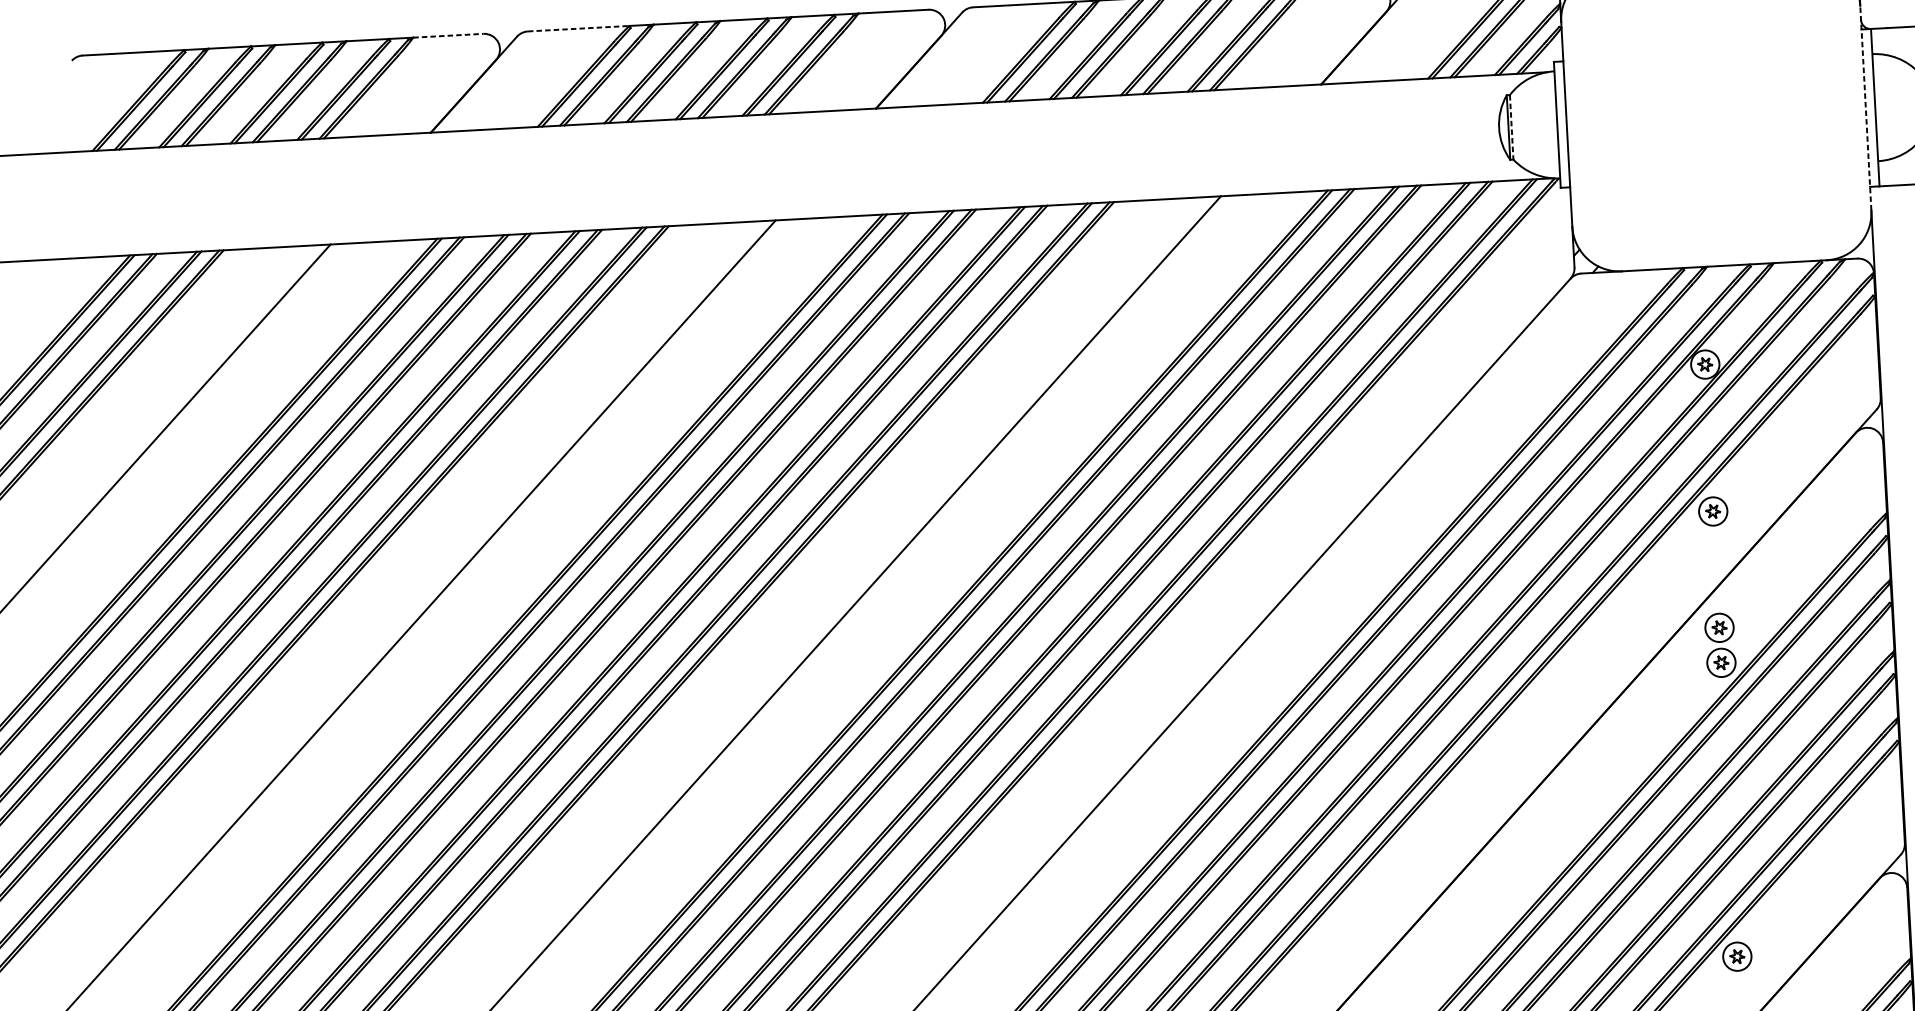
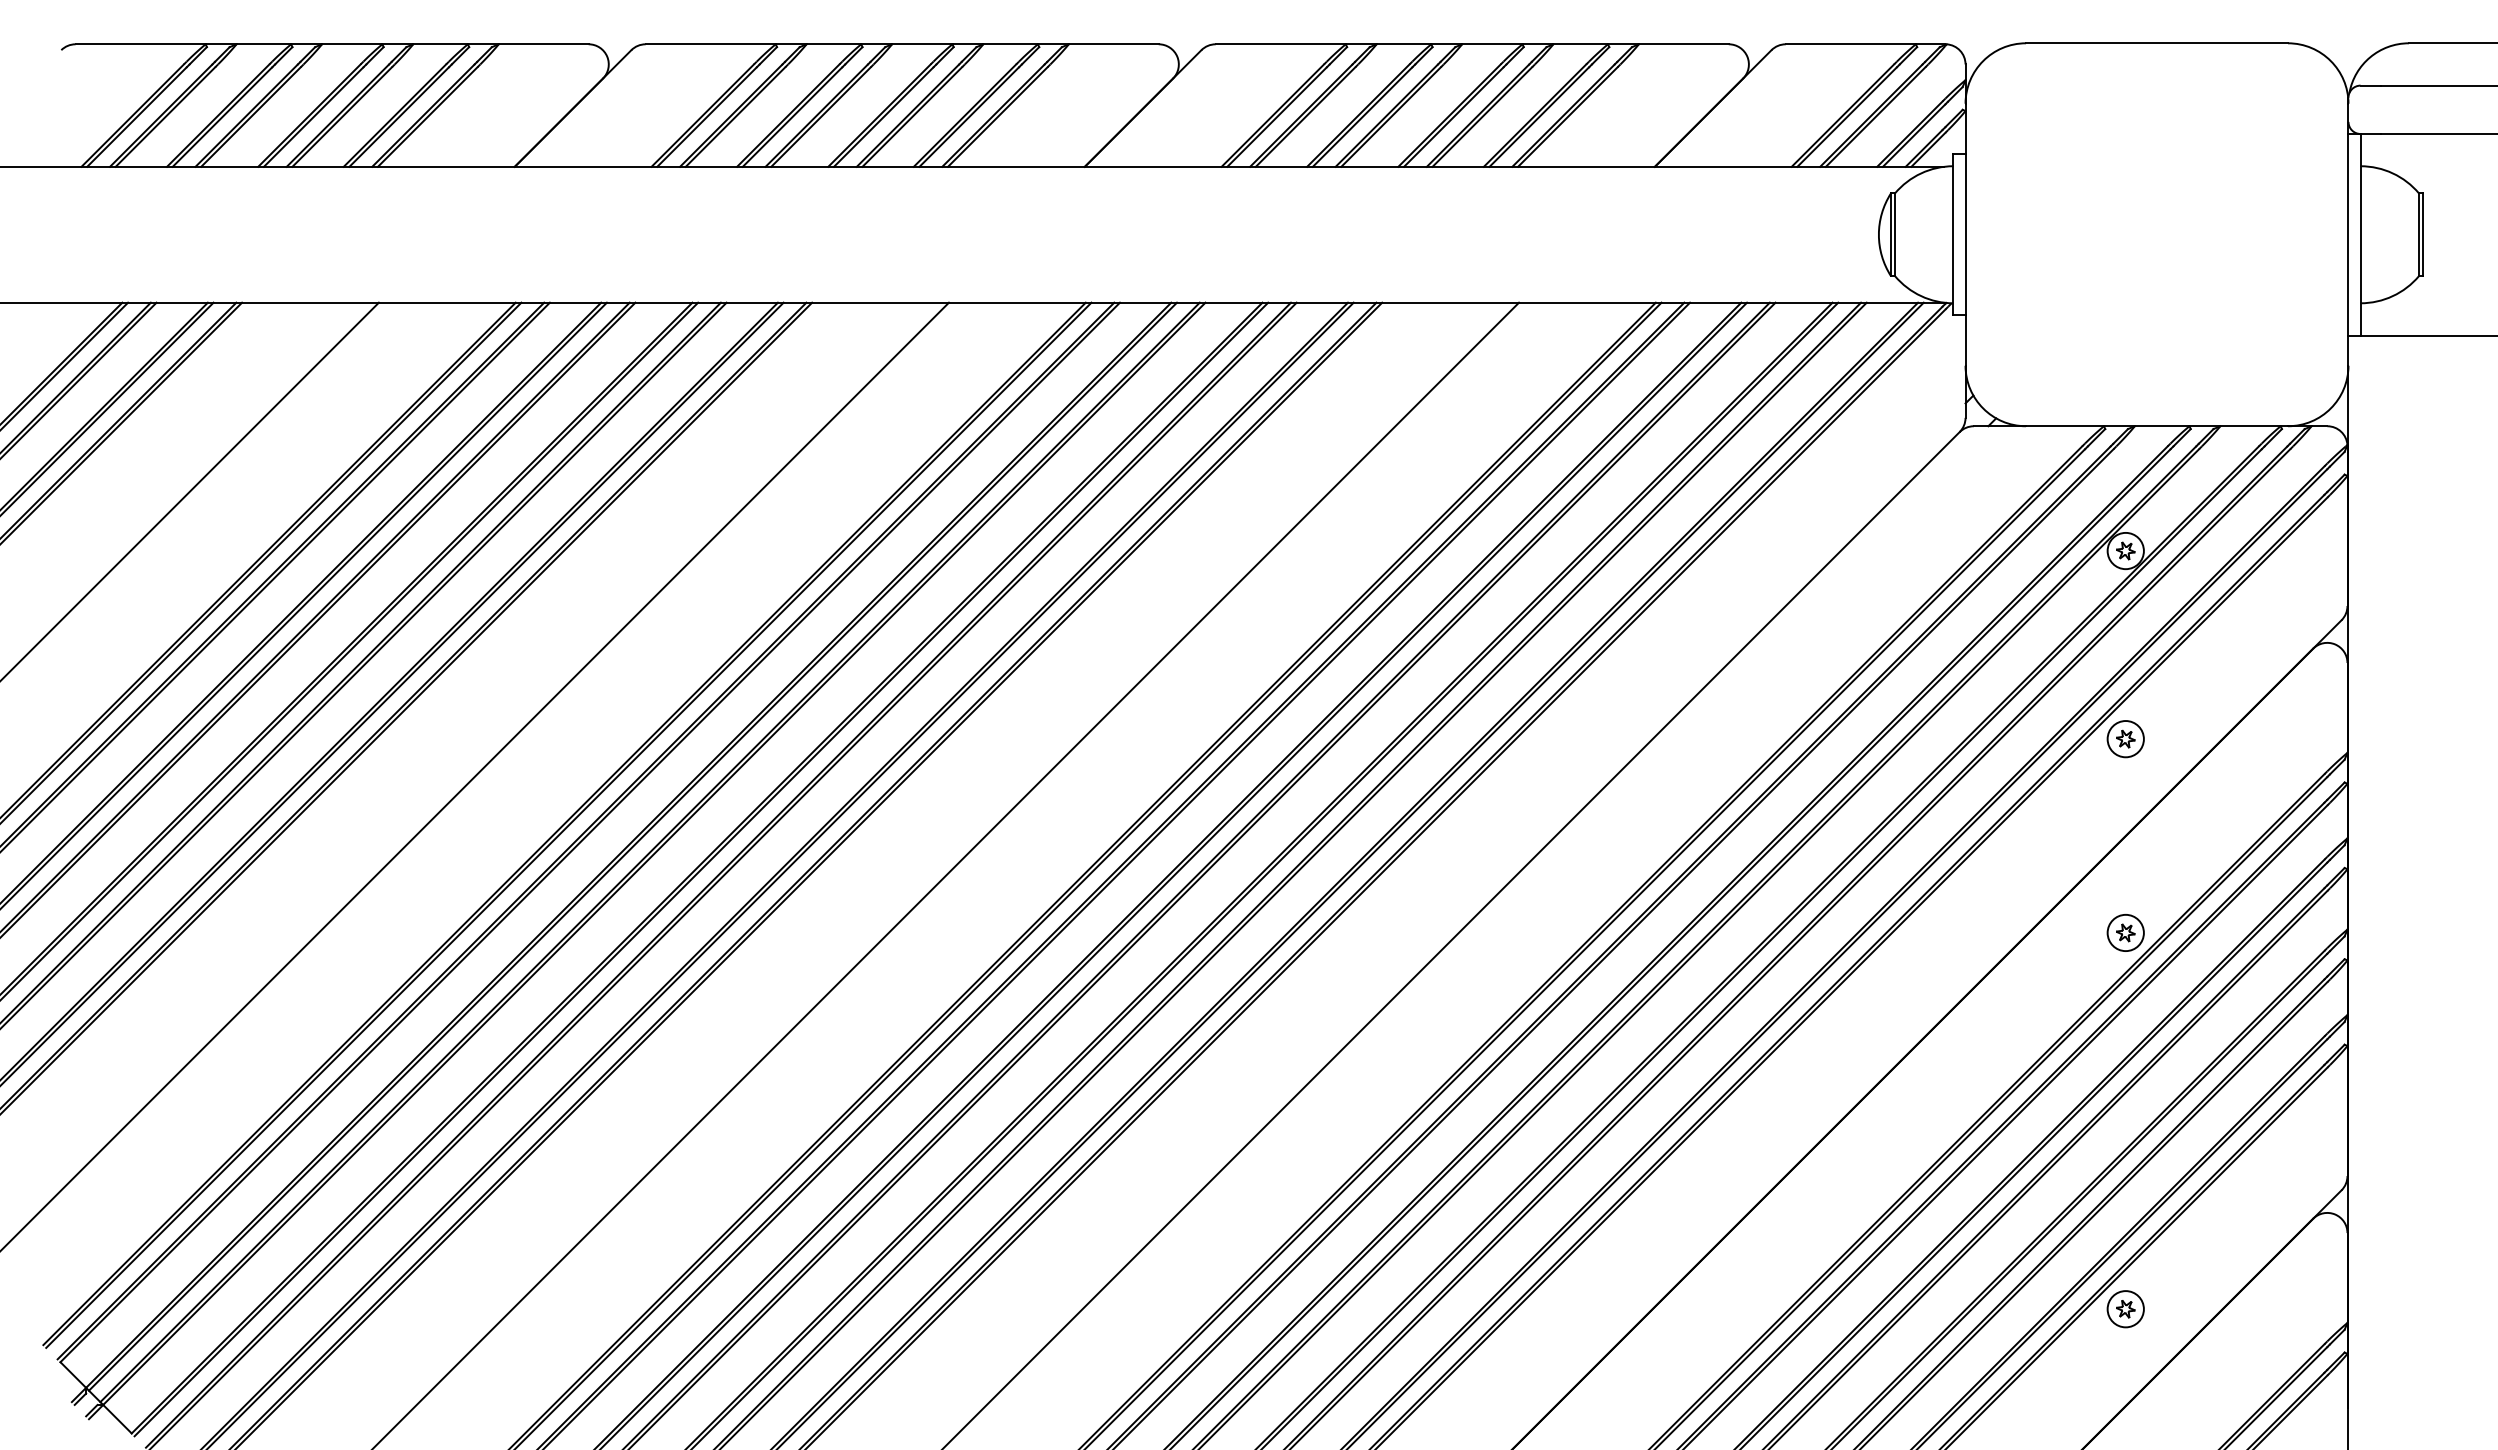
line: (579, 28) -> (711, 44), dashed -> solid
line: (448, 35) -> (543, 44), dashed -> solid
line: (1865, 107) -> (2348, 234), dashed -> solid
line: (1512, 127) -> (1895, 235), dashed -> solid
part: (1719, 628) -> (2125, 888), removed

